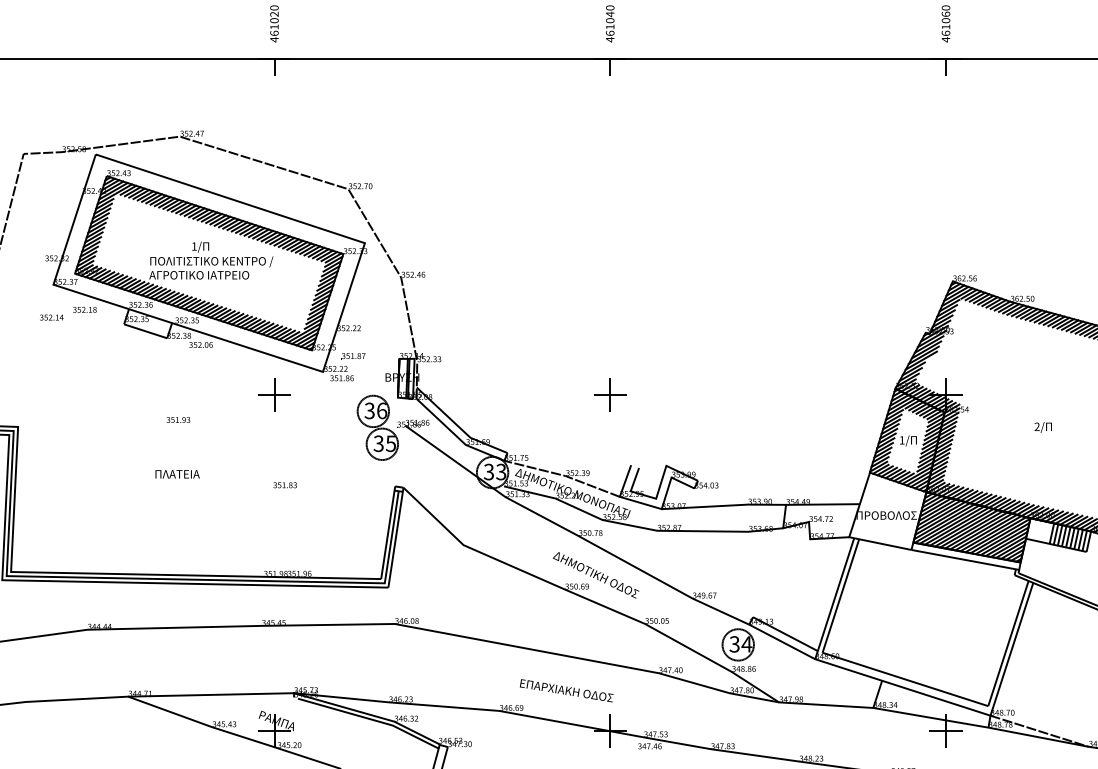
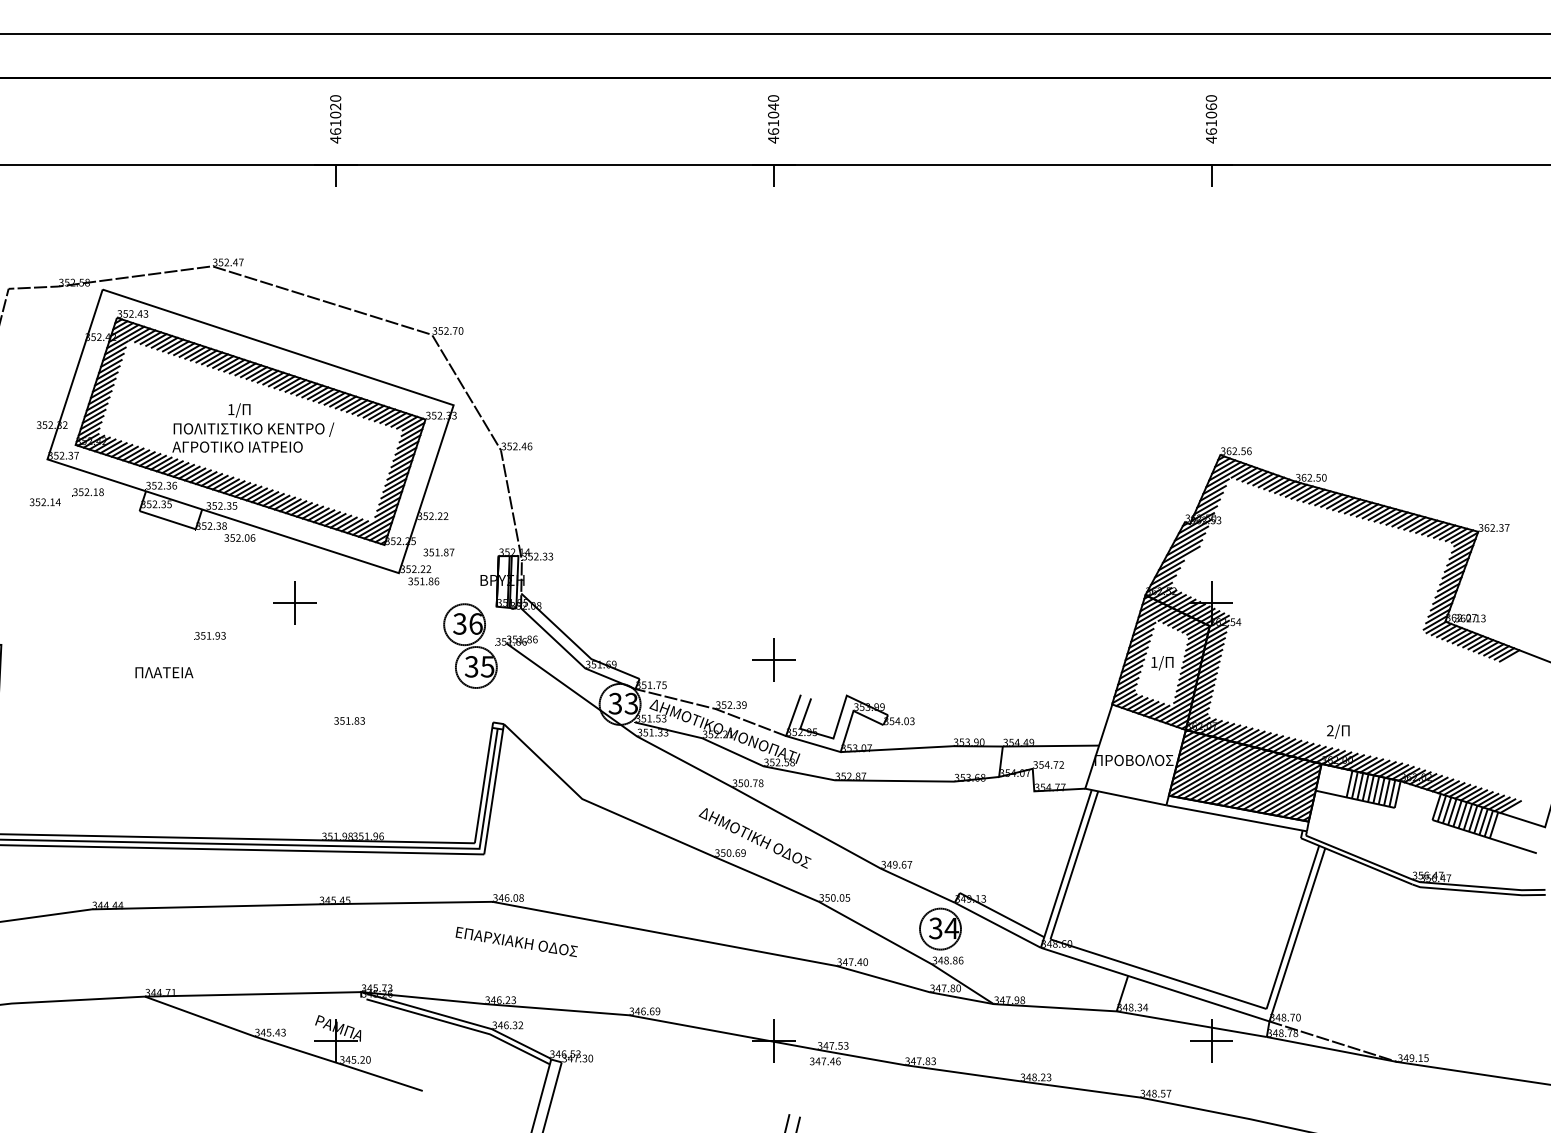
part: (274, 394) -> (294, 602), moved
part: (610, 394) -> (773, 659), moved
text: (1043, 427) -> (1338, 731), moved
text: (177, 474) -> (164, 672), moved
text: (566, 690) -> (516, 941), moved

